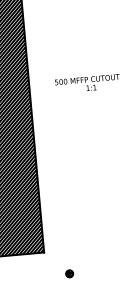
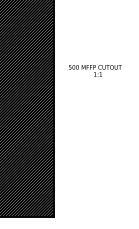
text: (87, 83) -> (95, 70), moved

